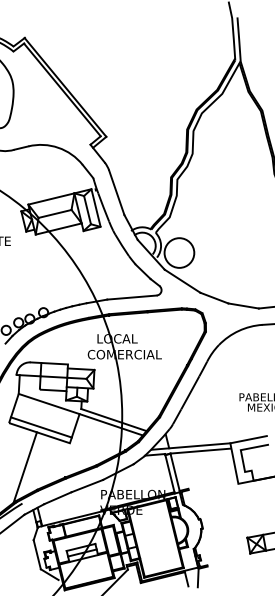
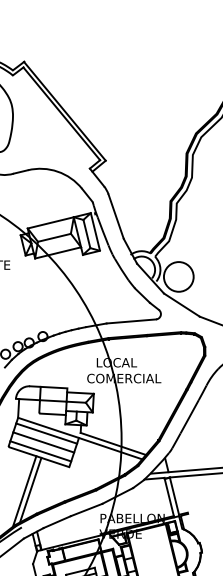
line: (46, 409) -> (45, 433), added
line: (43, 418) -> (42, 442), added
line: (31, 466) -> (30, 490), added

